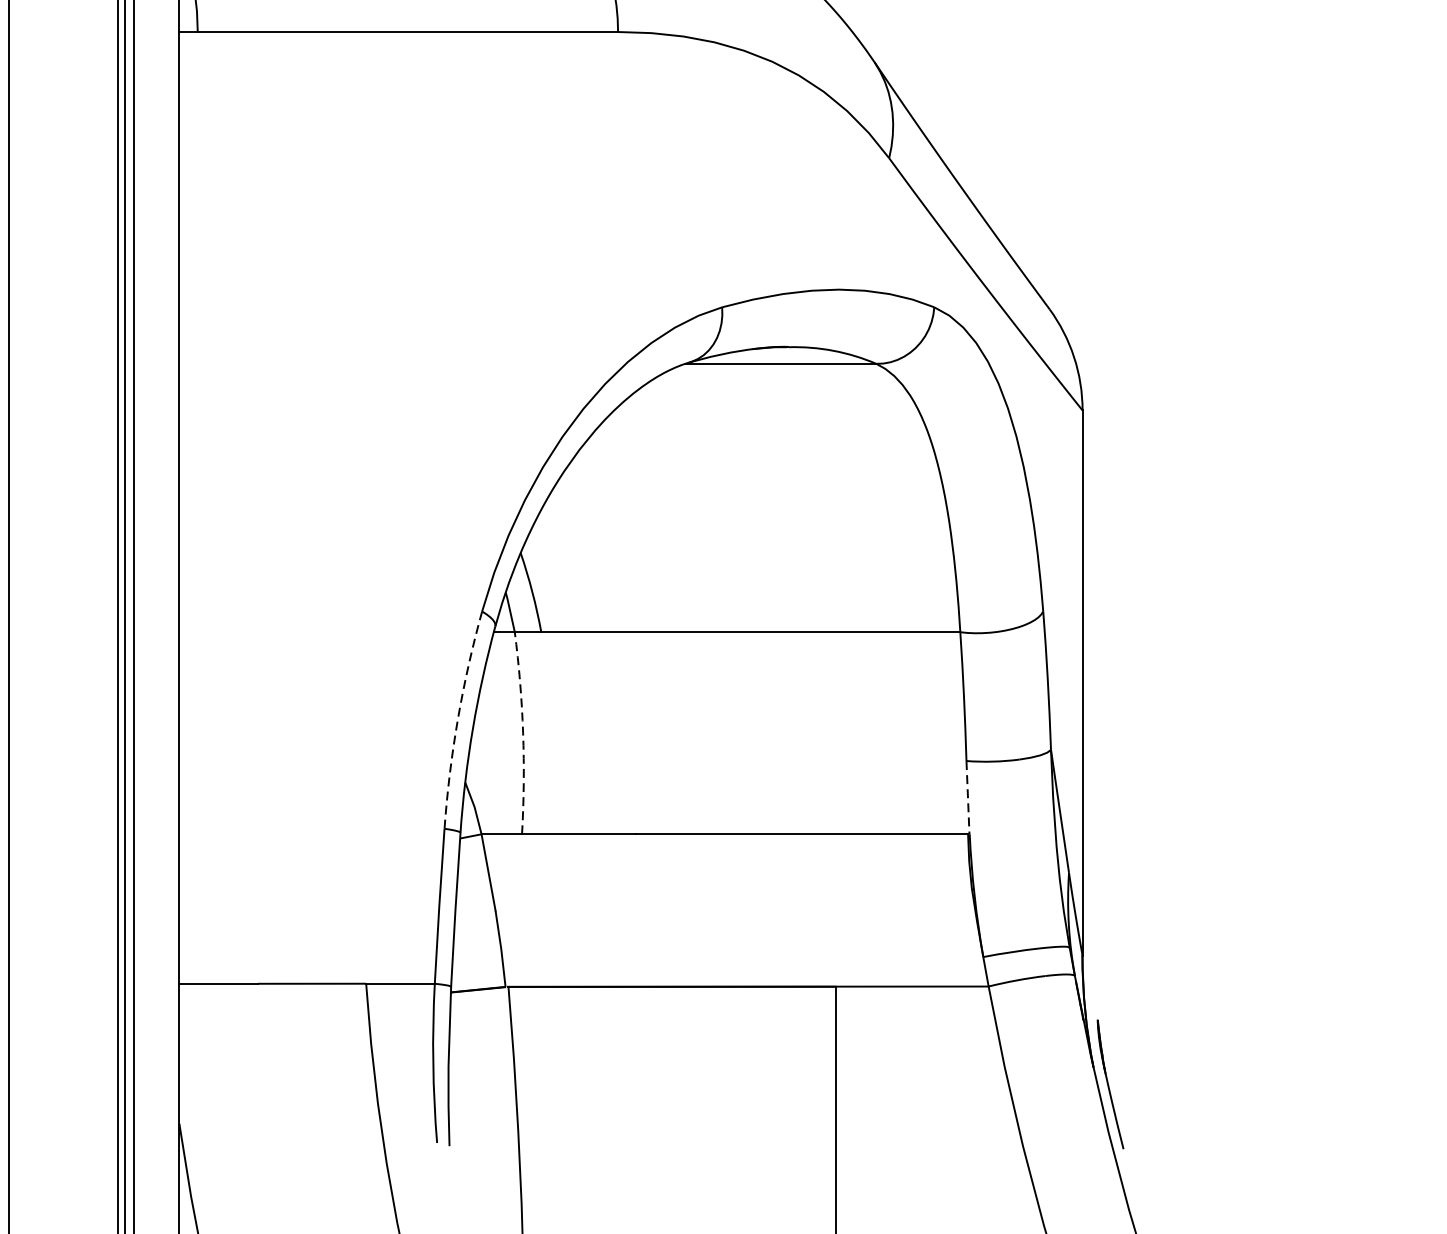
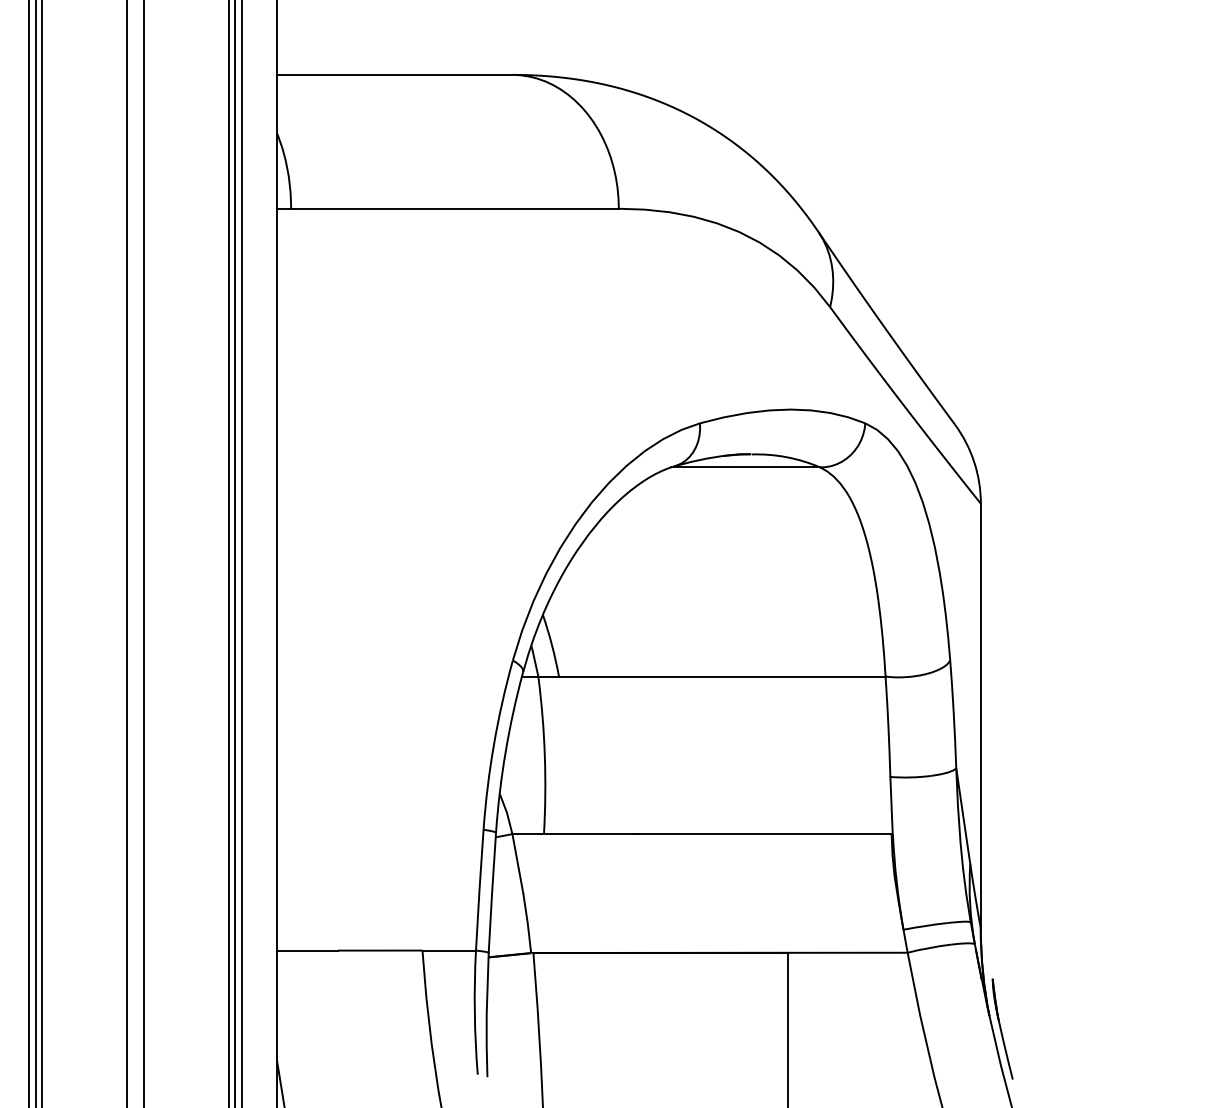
arc: (458, 719) -> (494, 744), dashed -> solid
arc: (522, 733) -> (544, 755), dashed -> solid
line: (967, 797) -> (891, 805), dashed -> solid

